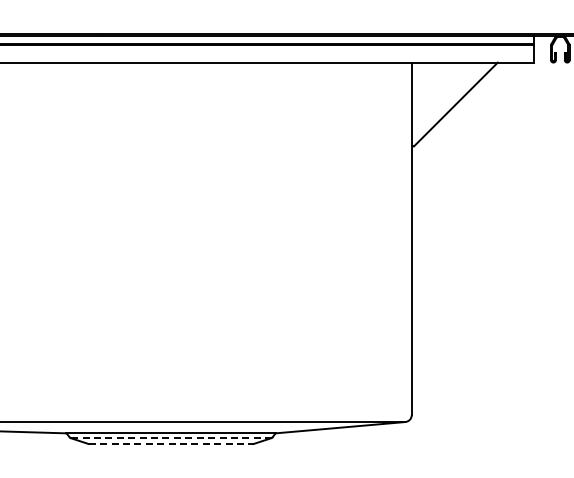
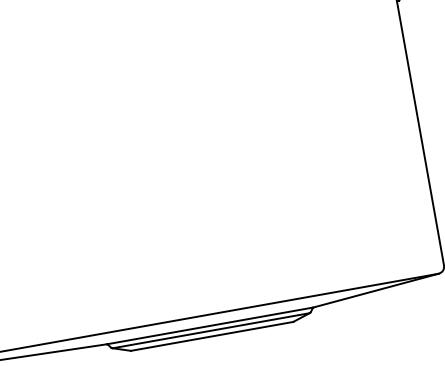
line: (171, 438) -> (211, 330), dashed -> solid
line: (171, 444) -> (212, 336), dashed -> solid

